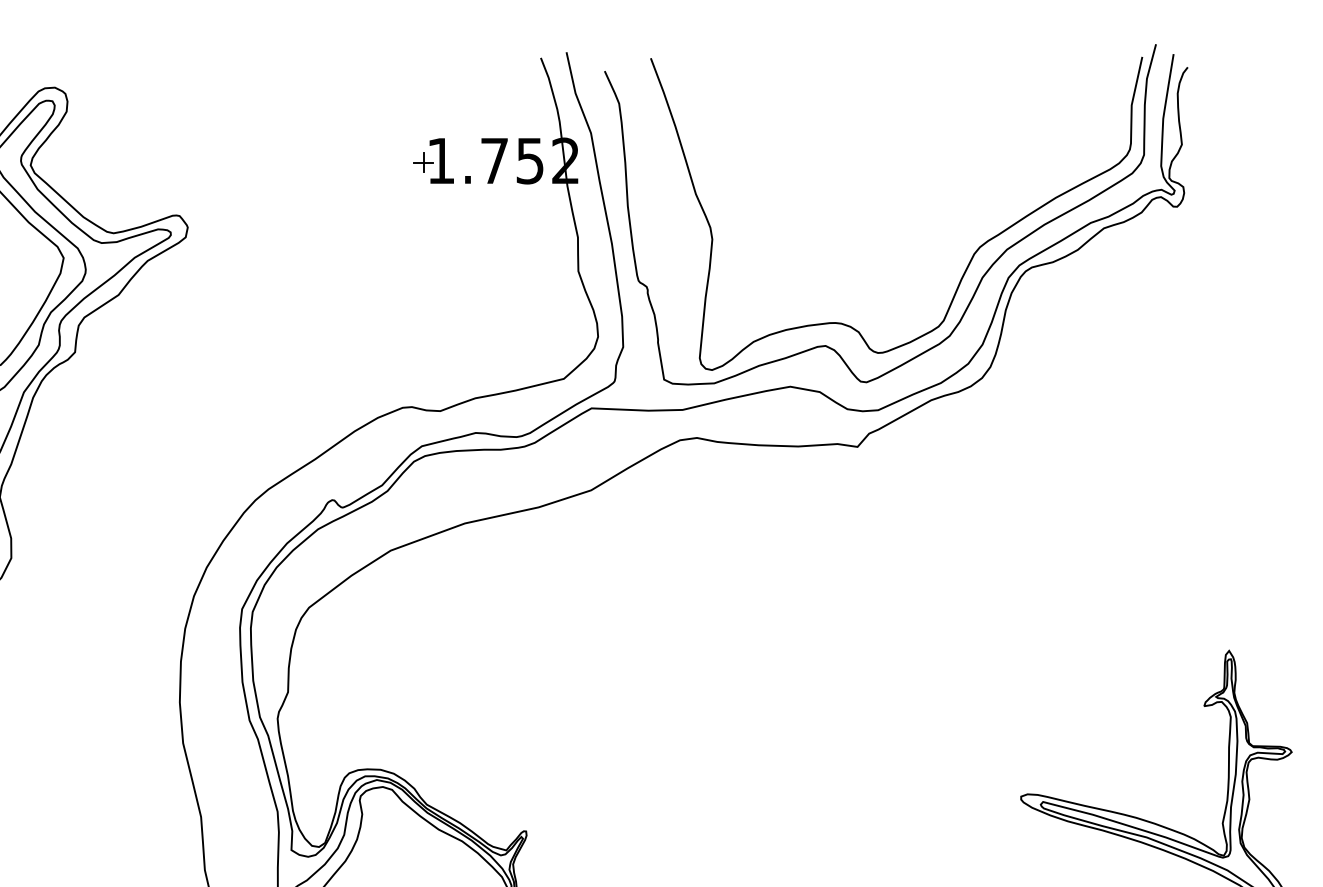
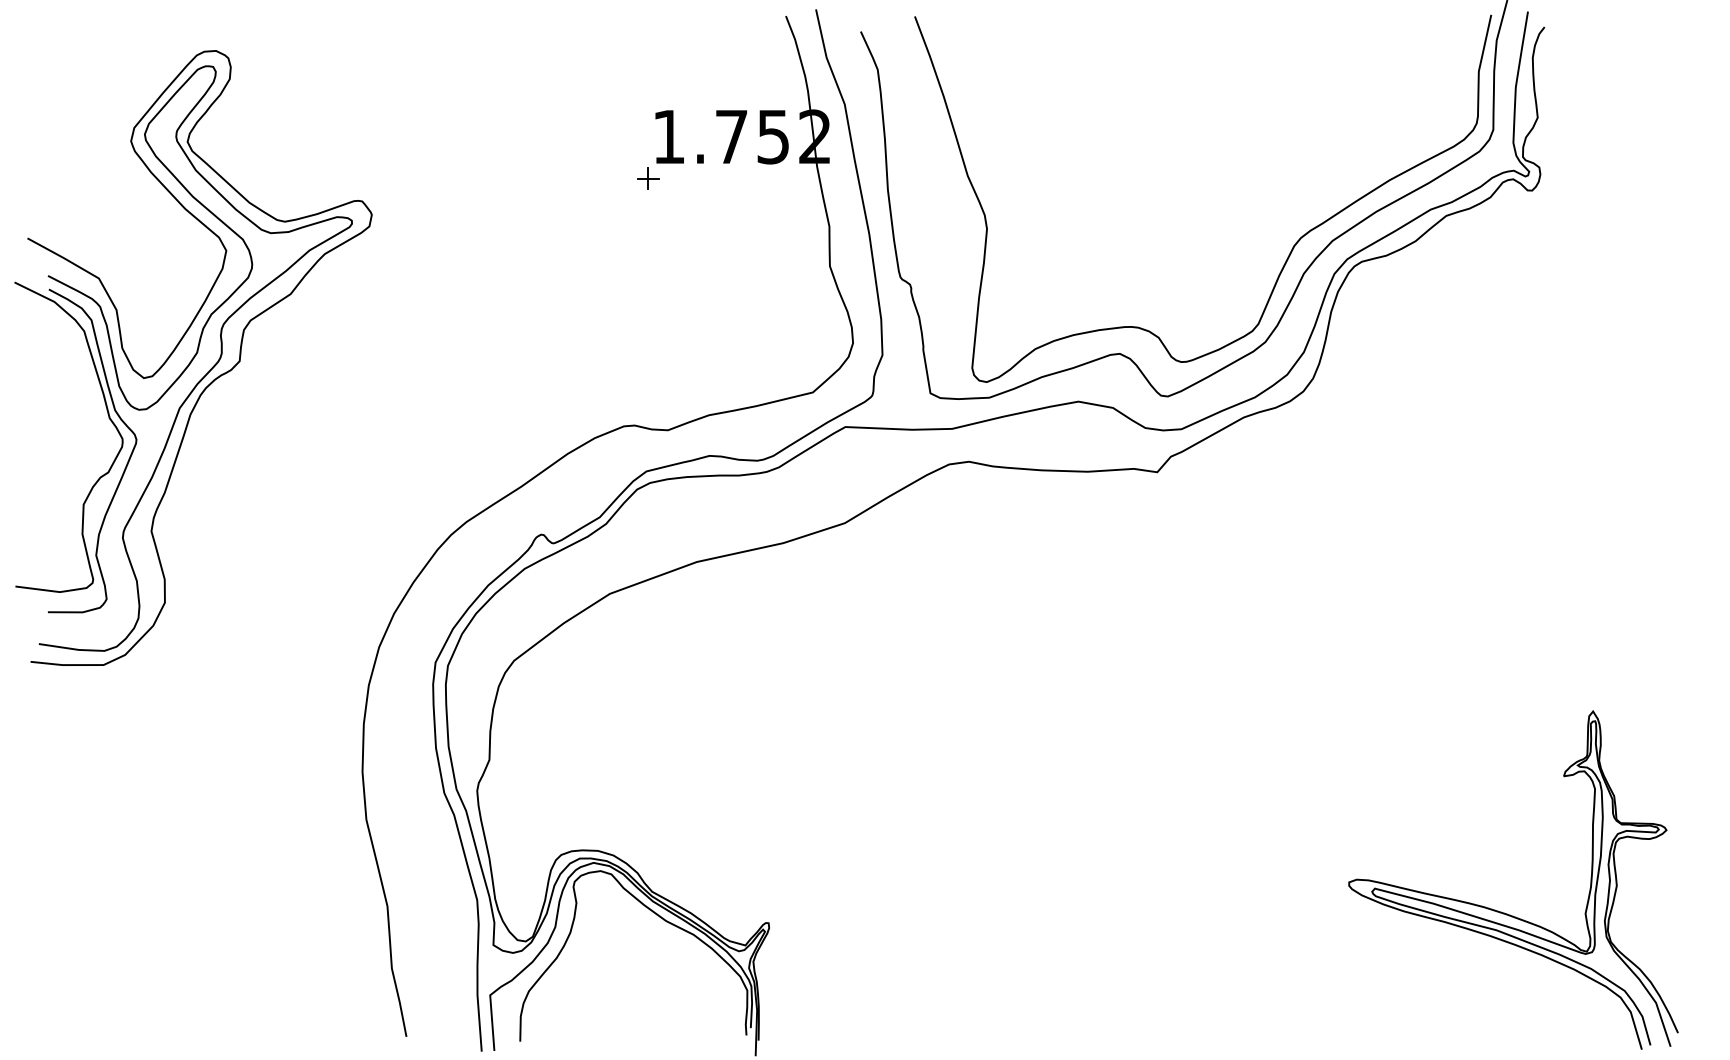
part: (423, 162) -> (648, 178), moved

